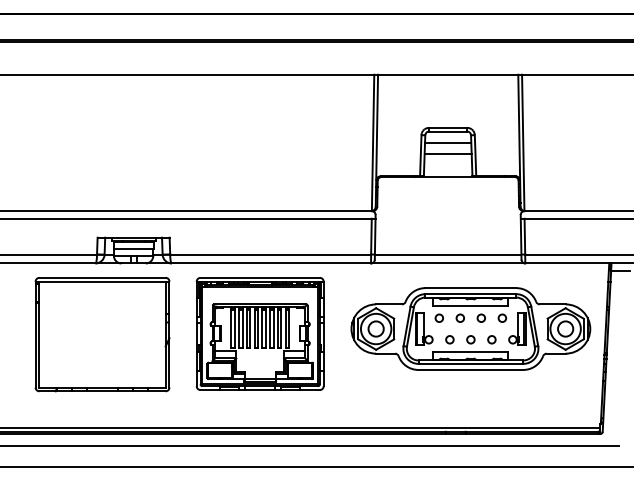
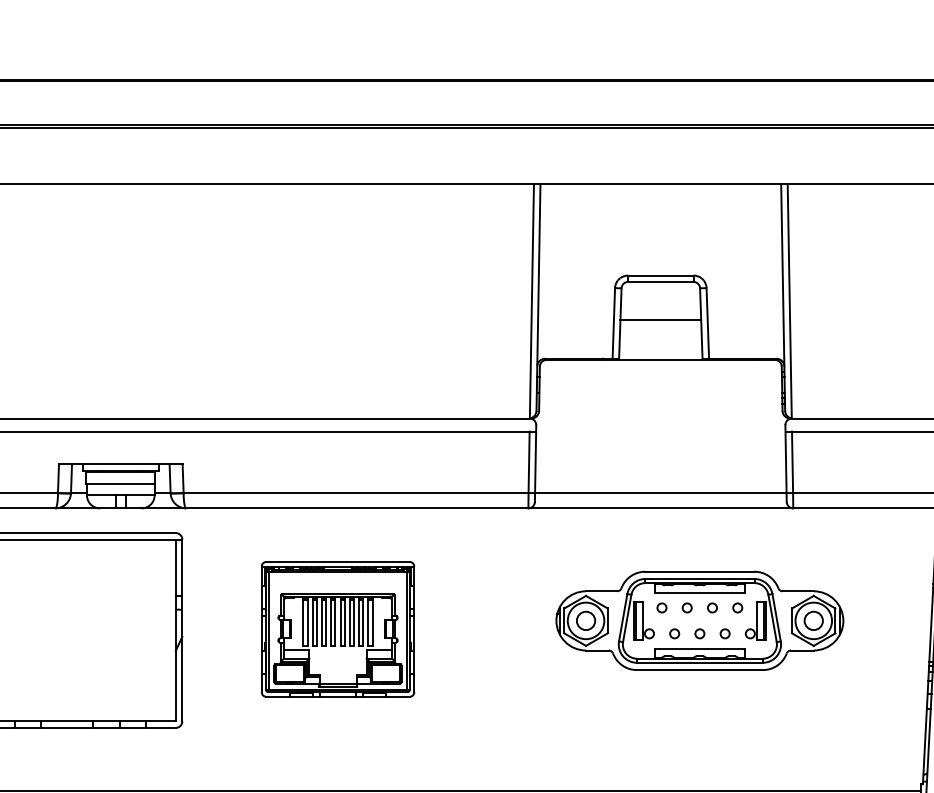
line: (448, 142) -> (661, 300), removed
part: (470, 328) -> (699, 620), size x0.7
part: (259, 333) -> (336, 628), size x0.7

